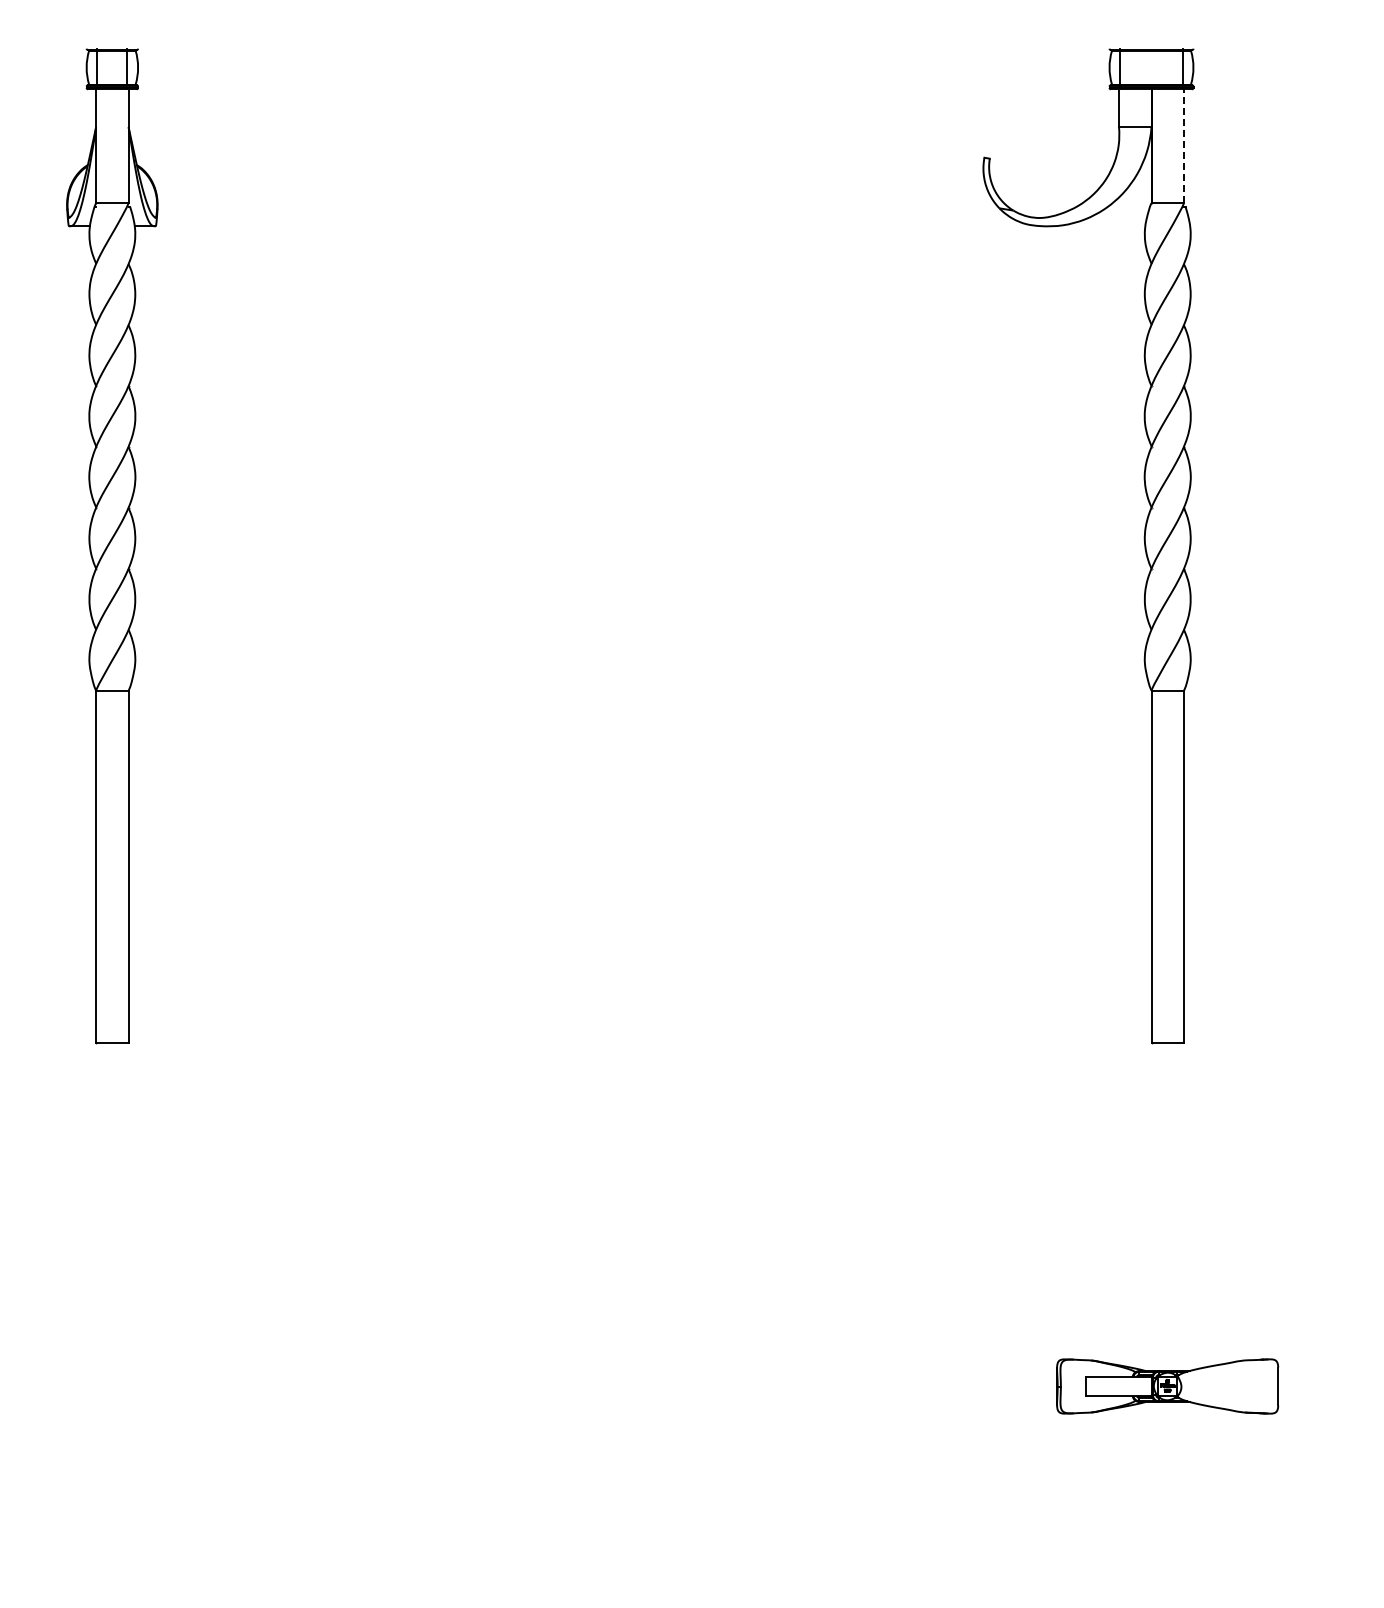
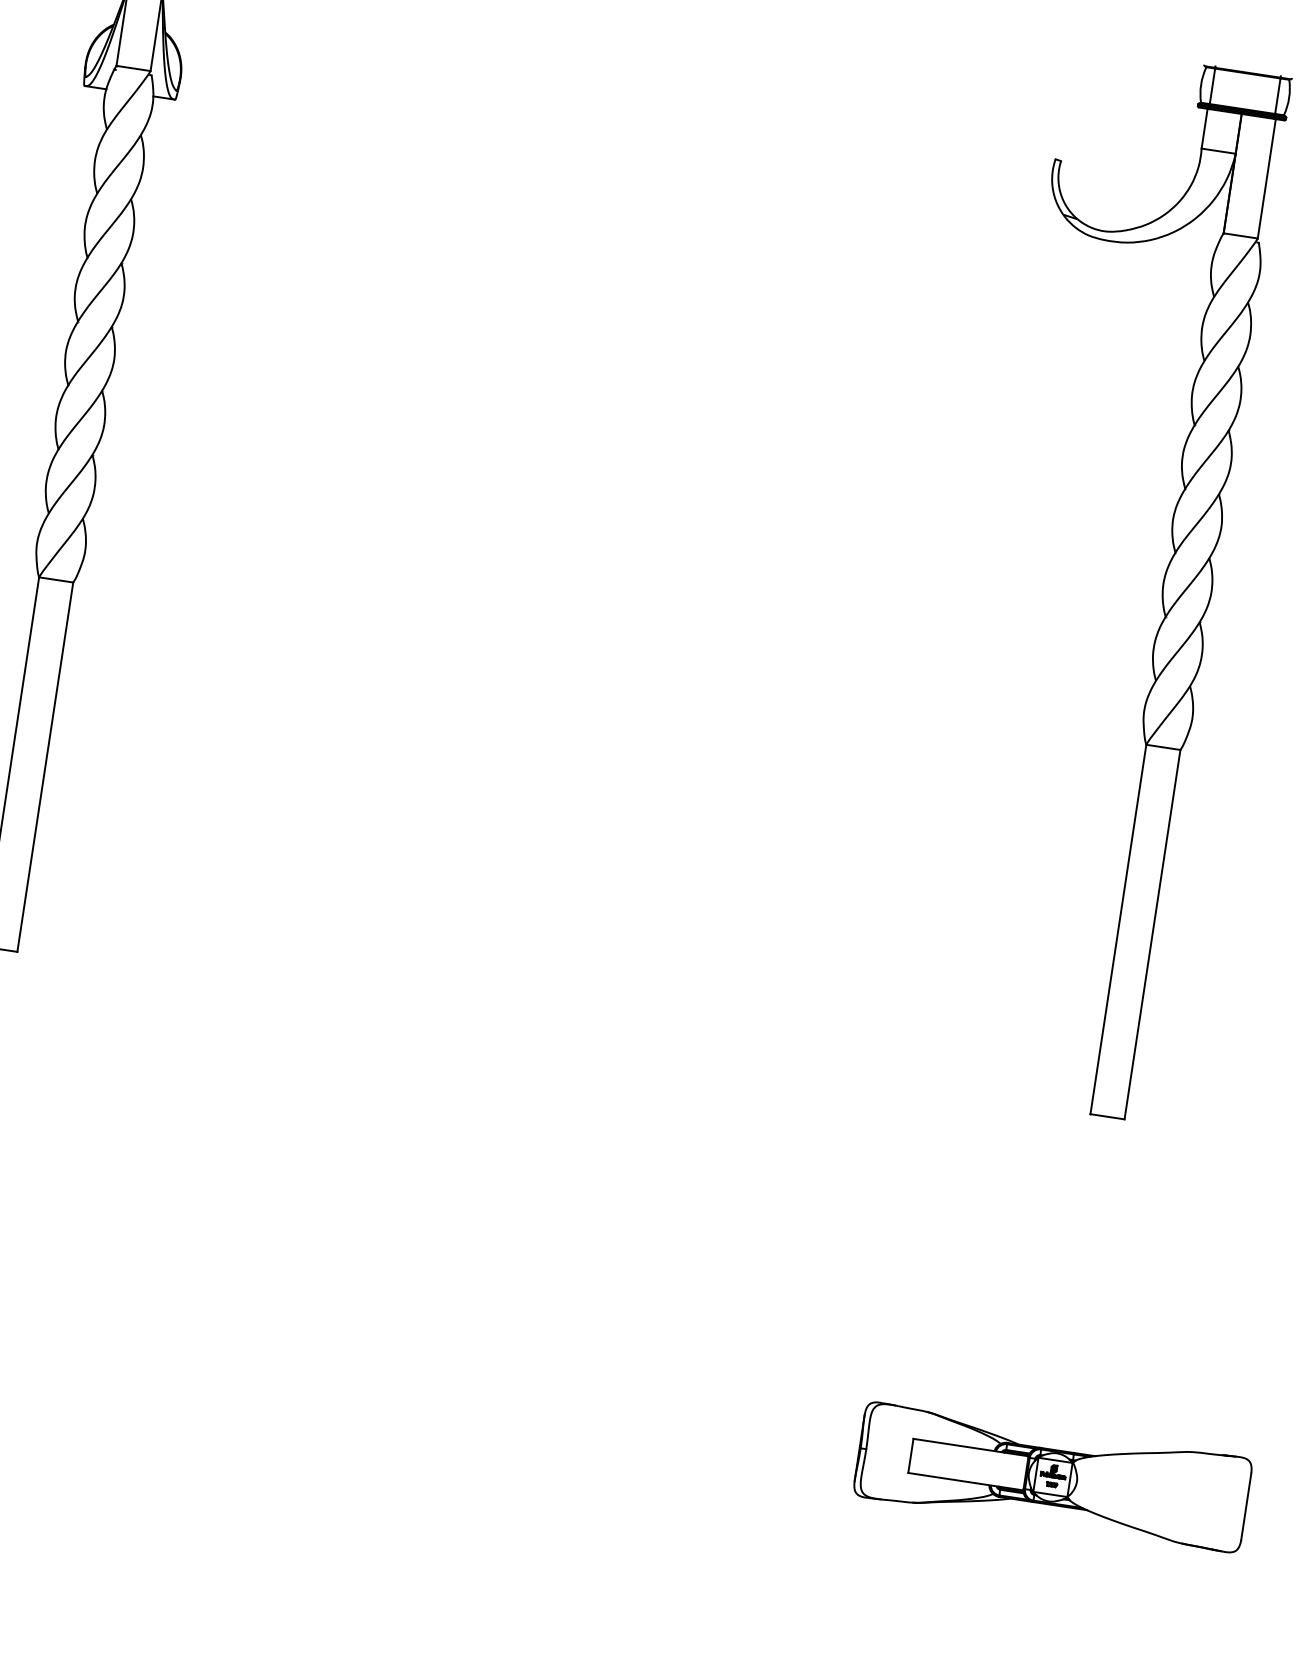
line: (1184, 146) -> (1267, 179), dashed -> solid
part: (1167, 1386) -> (1052, 1477), size x1.67

